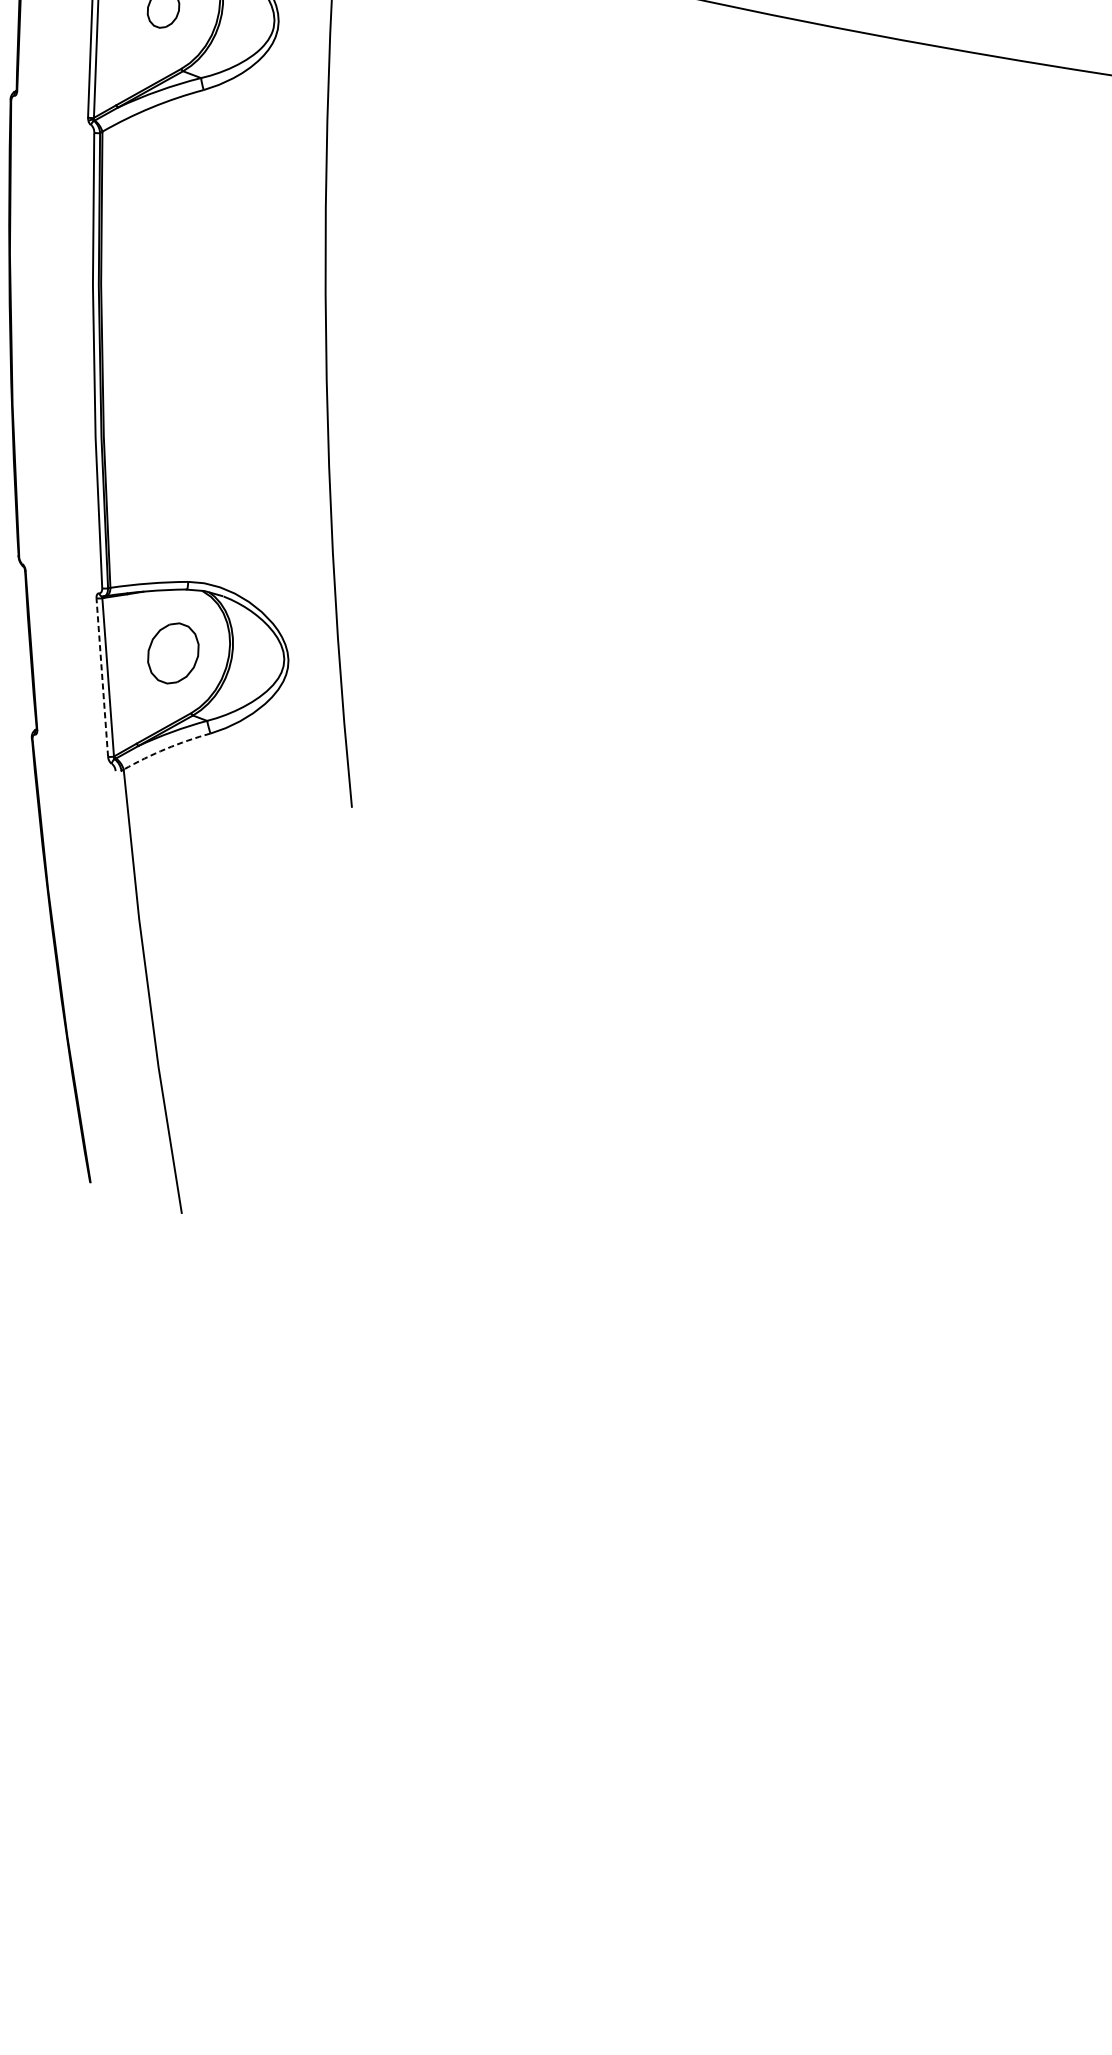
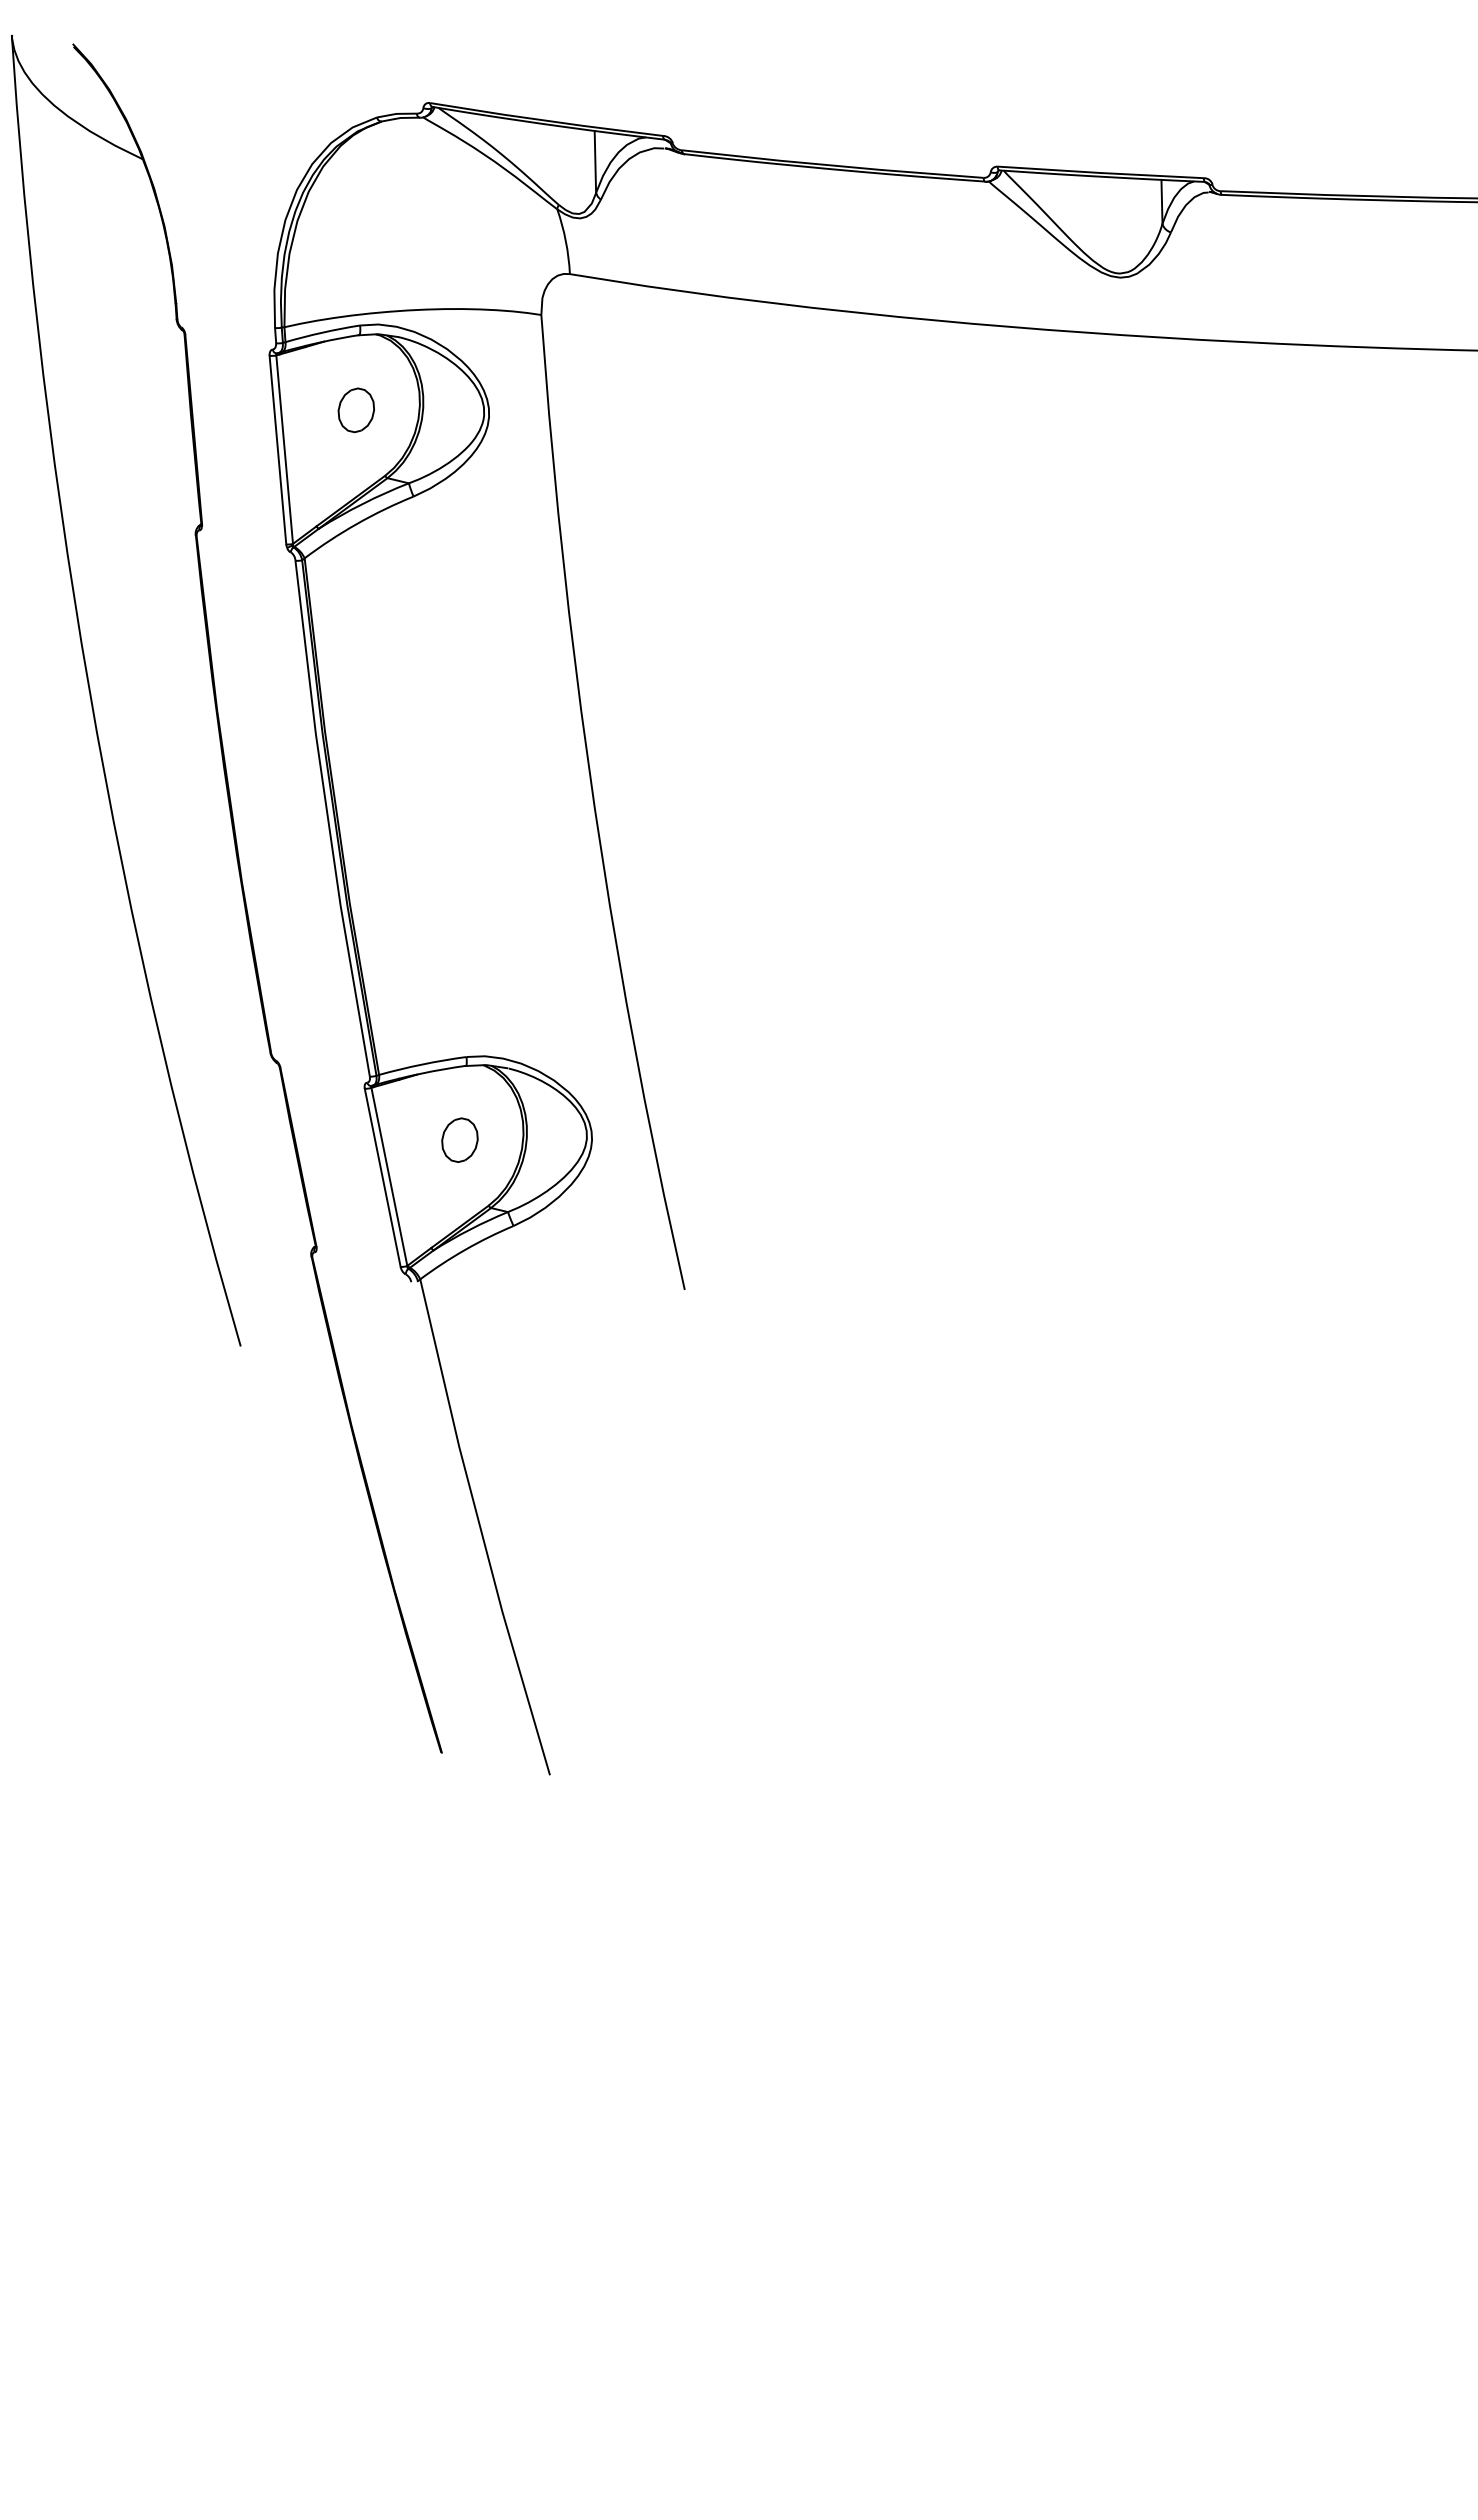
part: (173, 652) -> (459, 1139), size x0.62
line: (102, 677) -> (382, 1177), dashed -> solid
arc: (166, 748) -> (465, 1249), dashed -> solid

